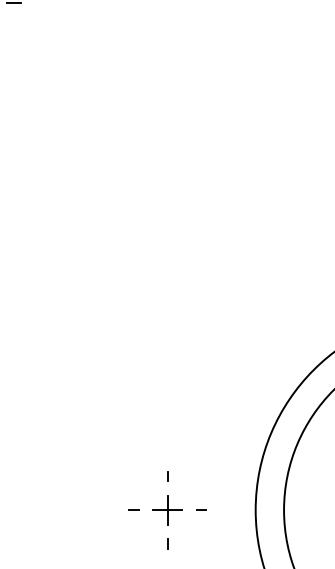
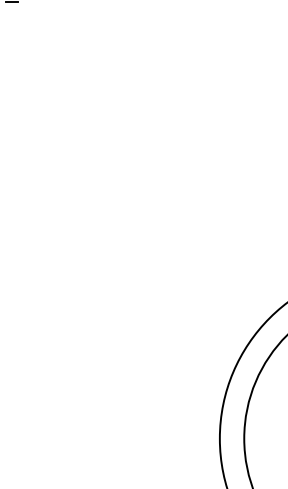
part: (167, 510) -> (144, 438), removed

